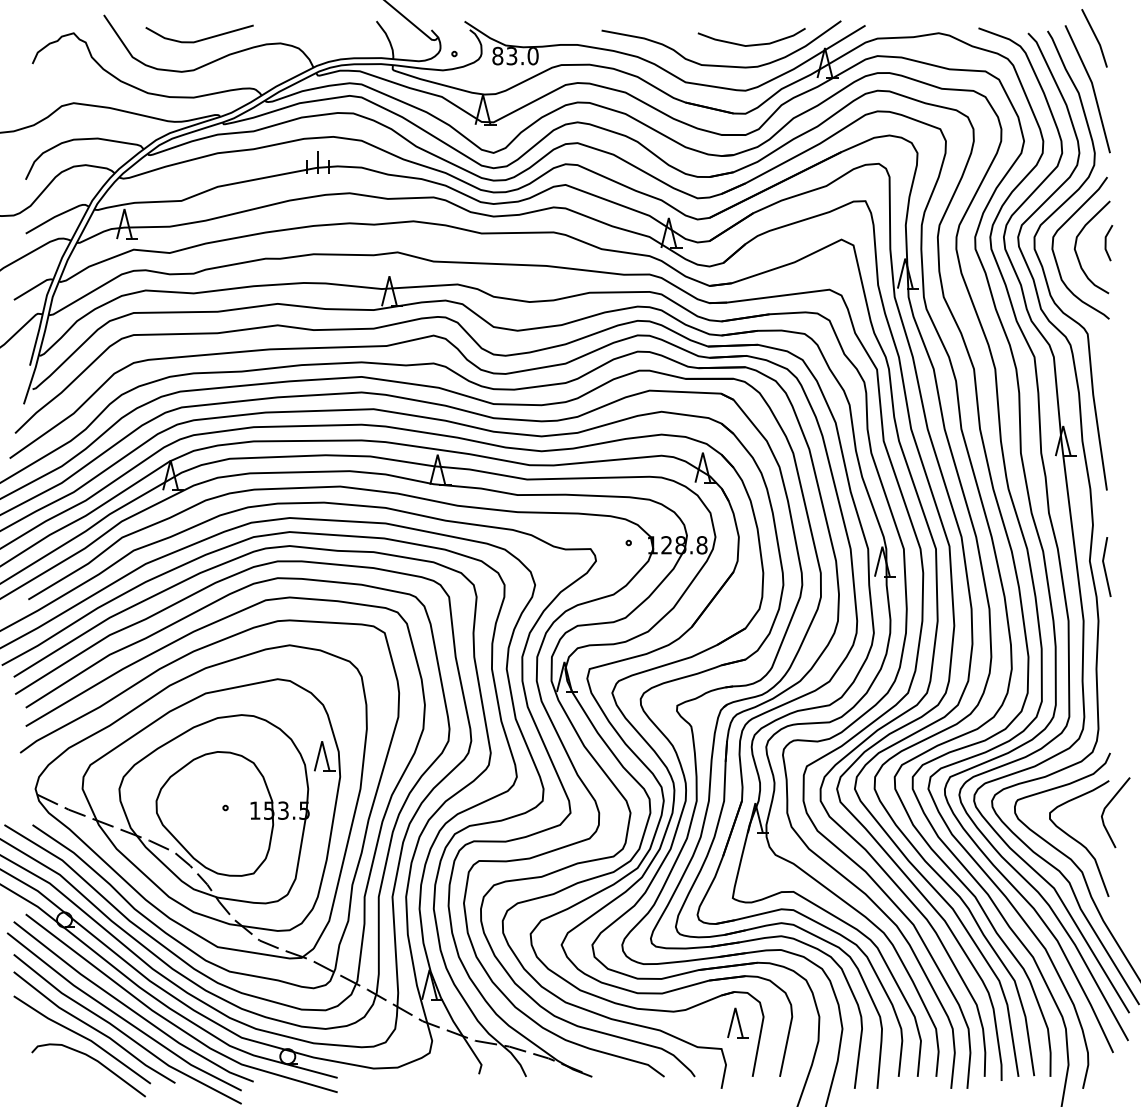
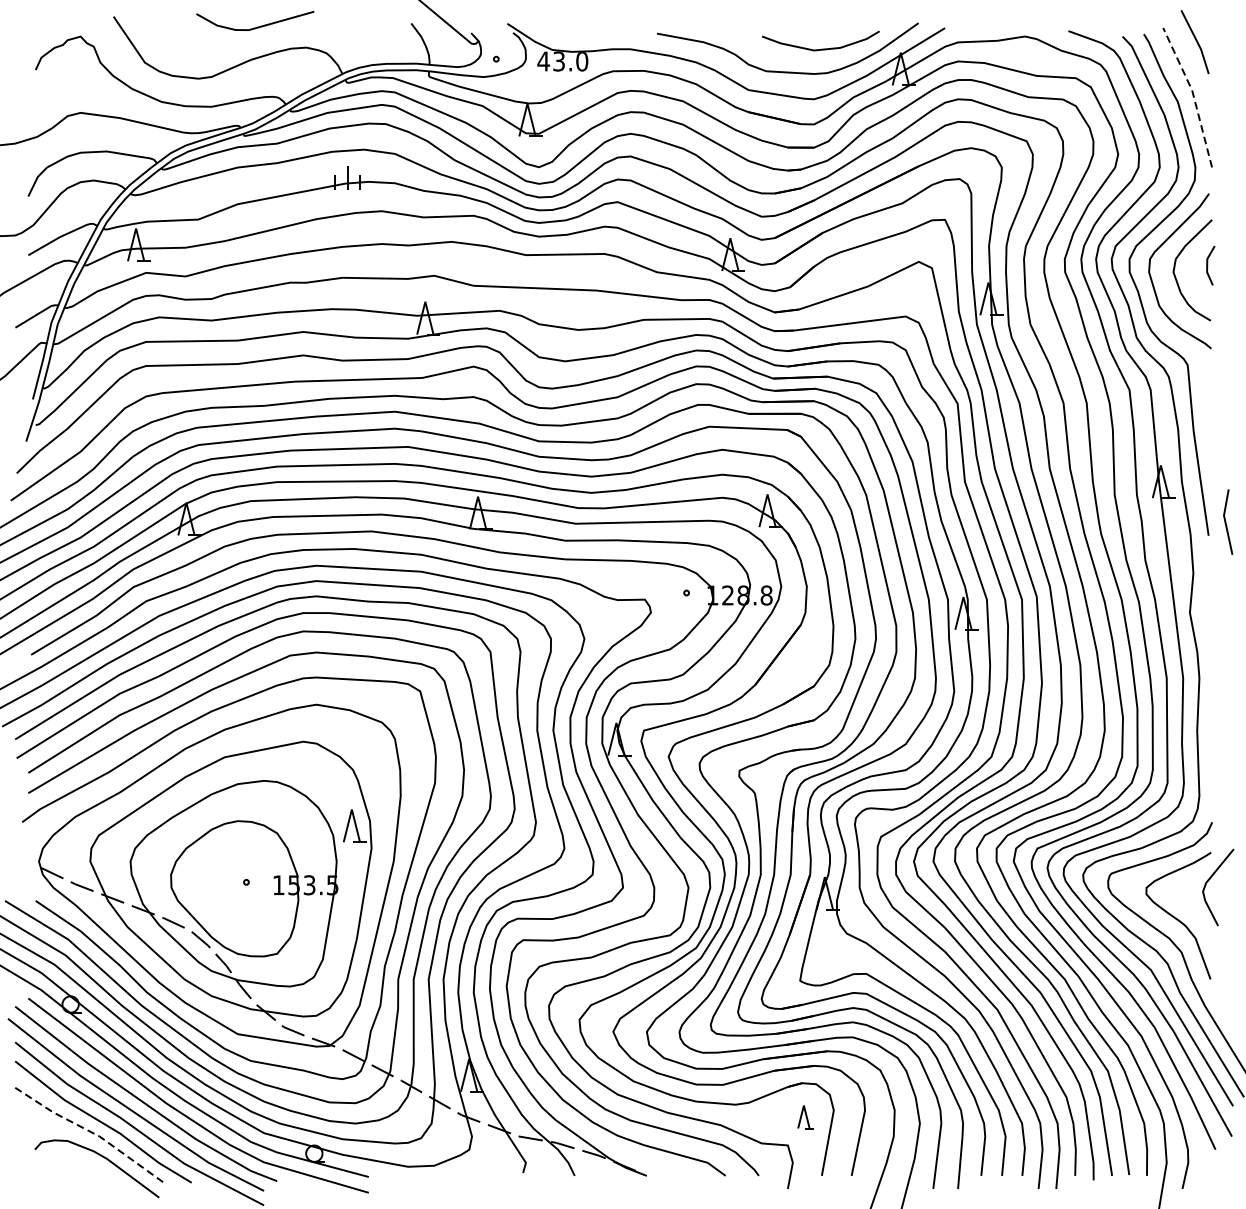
line: (199, 39) -> (255, 26), moved
text: (497, 55) -> (543, 60), 83.0 -> 43.0
line: (1092, 86) -> (1192, 94), solid -> dashed
line: (1105, 567) -> (1226, 522), moved
part: (737, 1022) -> (805, 1116), size x0.7
line: (84, 1037) -> (92, 1132), solid -> dashed

